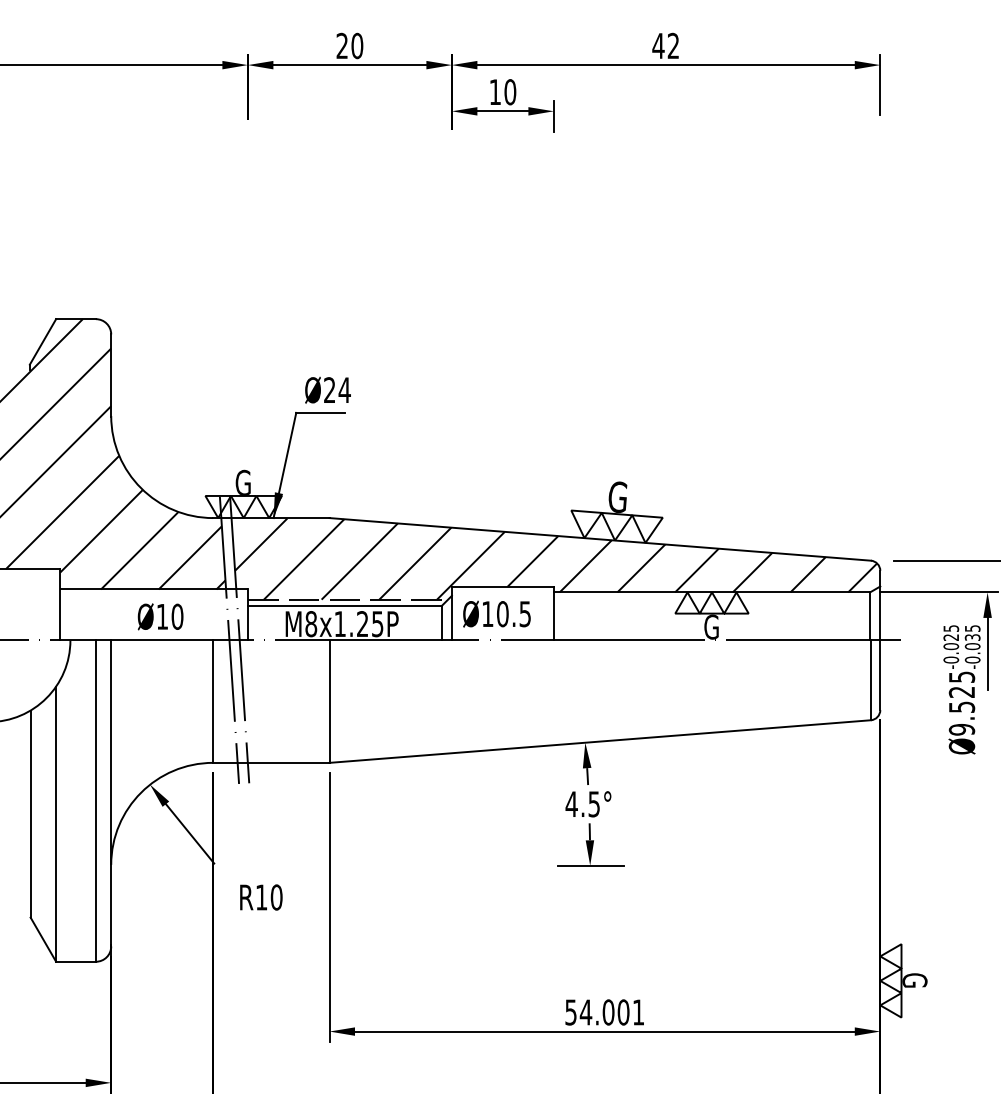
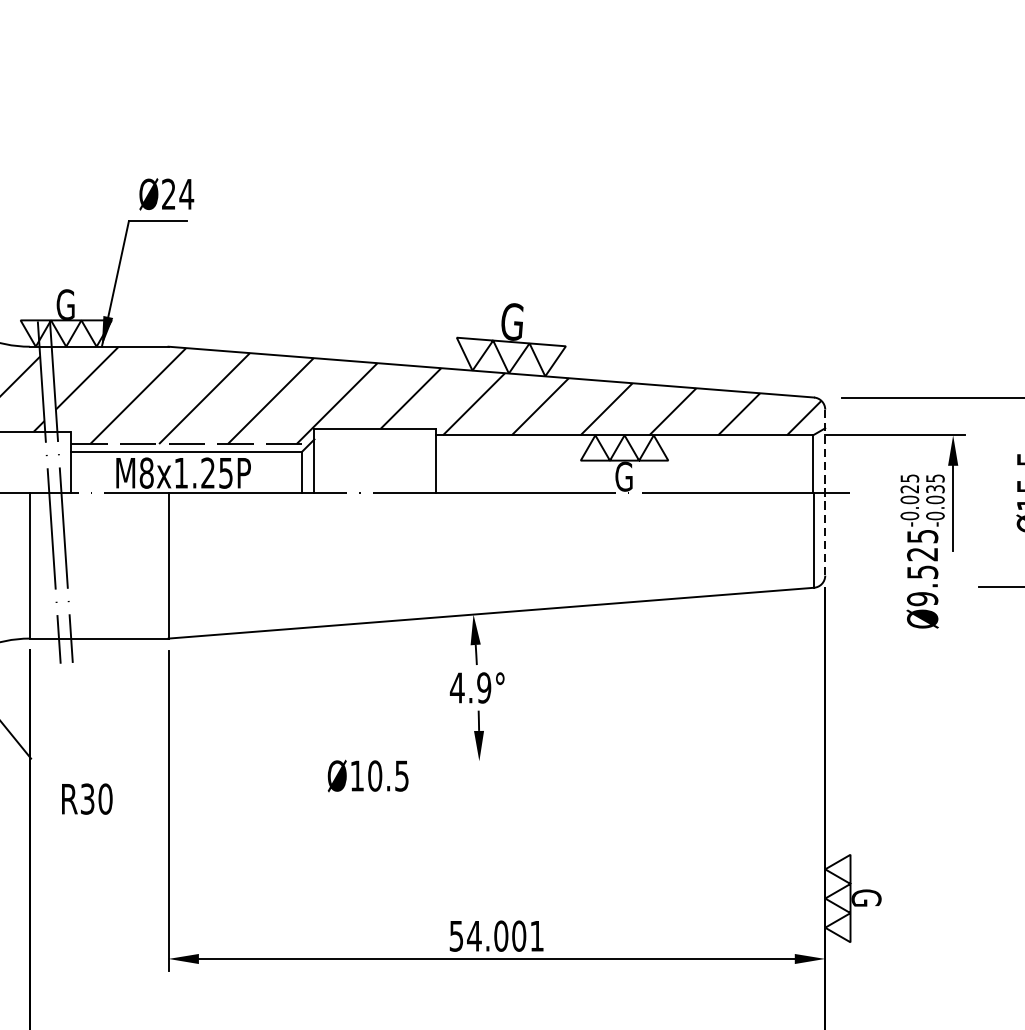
text: (496, 613) -> (367, 775), moved
line: (880, 640) -> (825, 492), solid -> dashed
text: (594, 804) -> (484, 688), 4.5° -> 4.9°
line: (590, 865) -> (479, 760), removed
text: (261, 897) -> (87, 799), R10 -> R30

